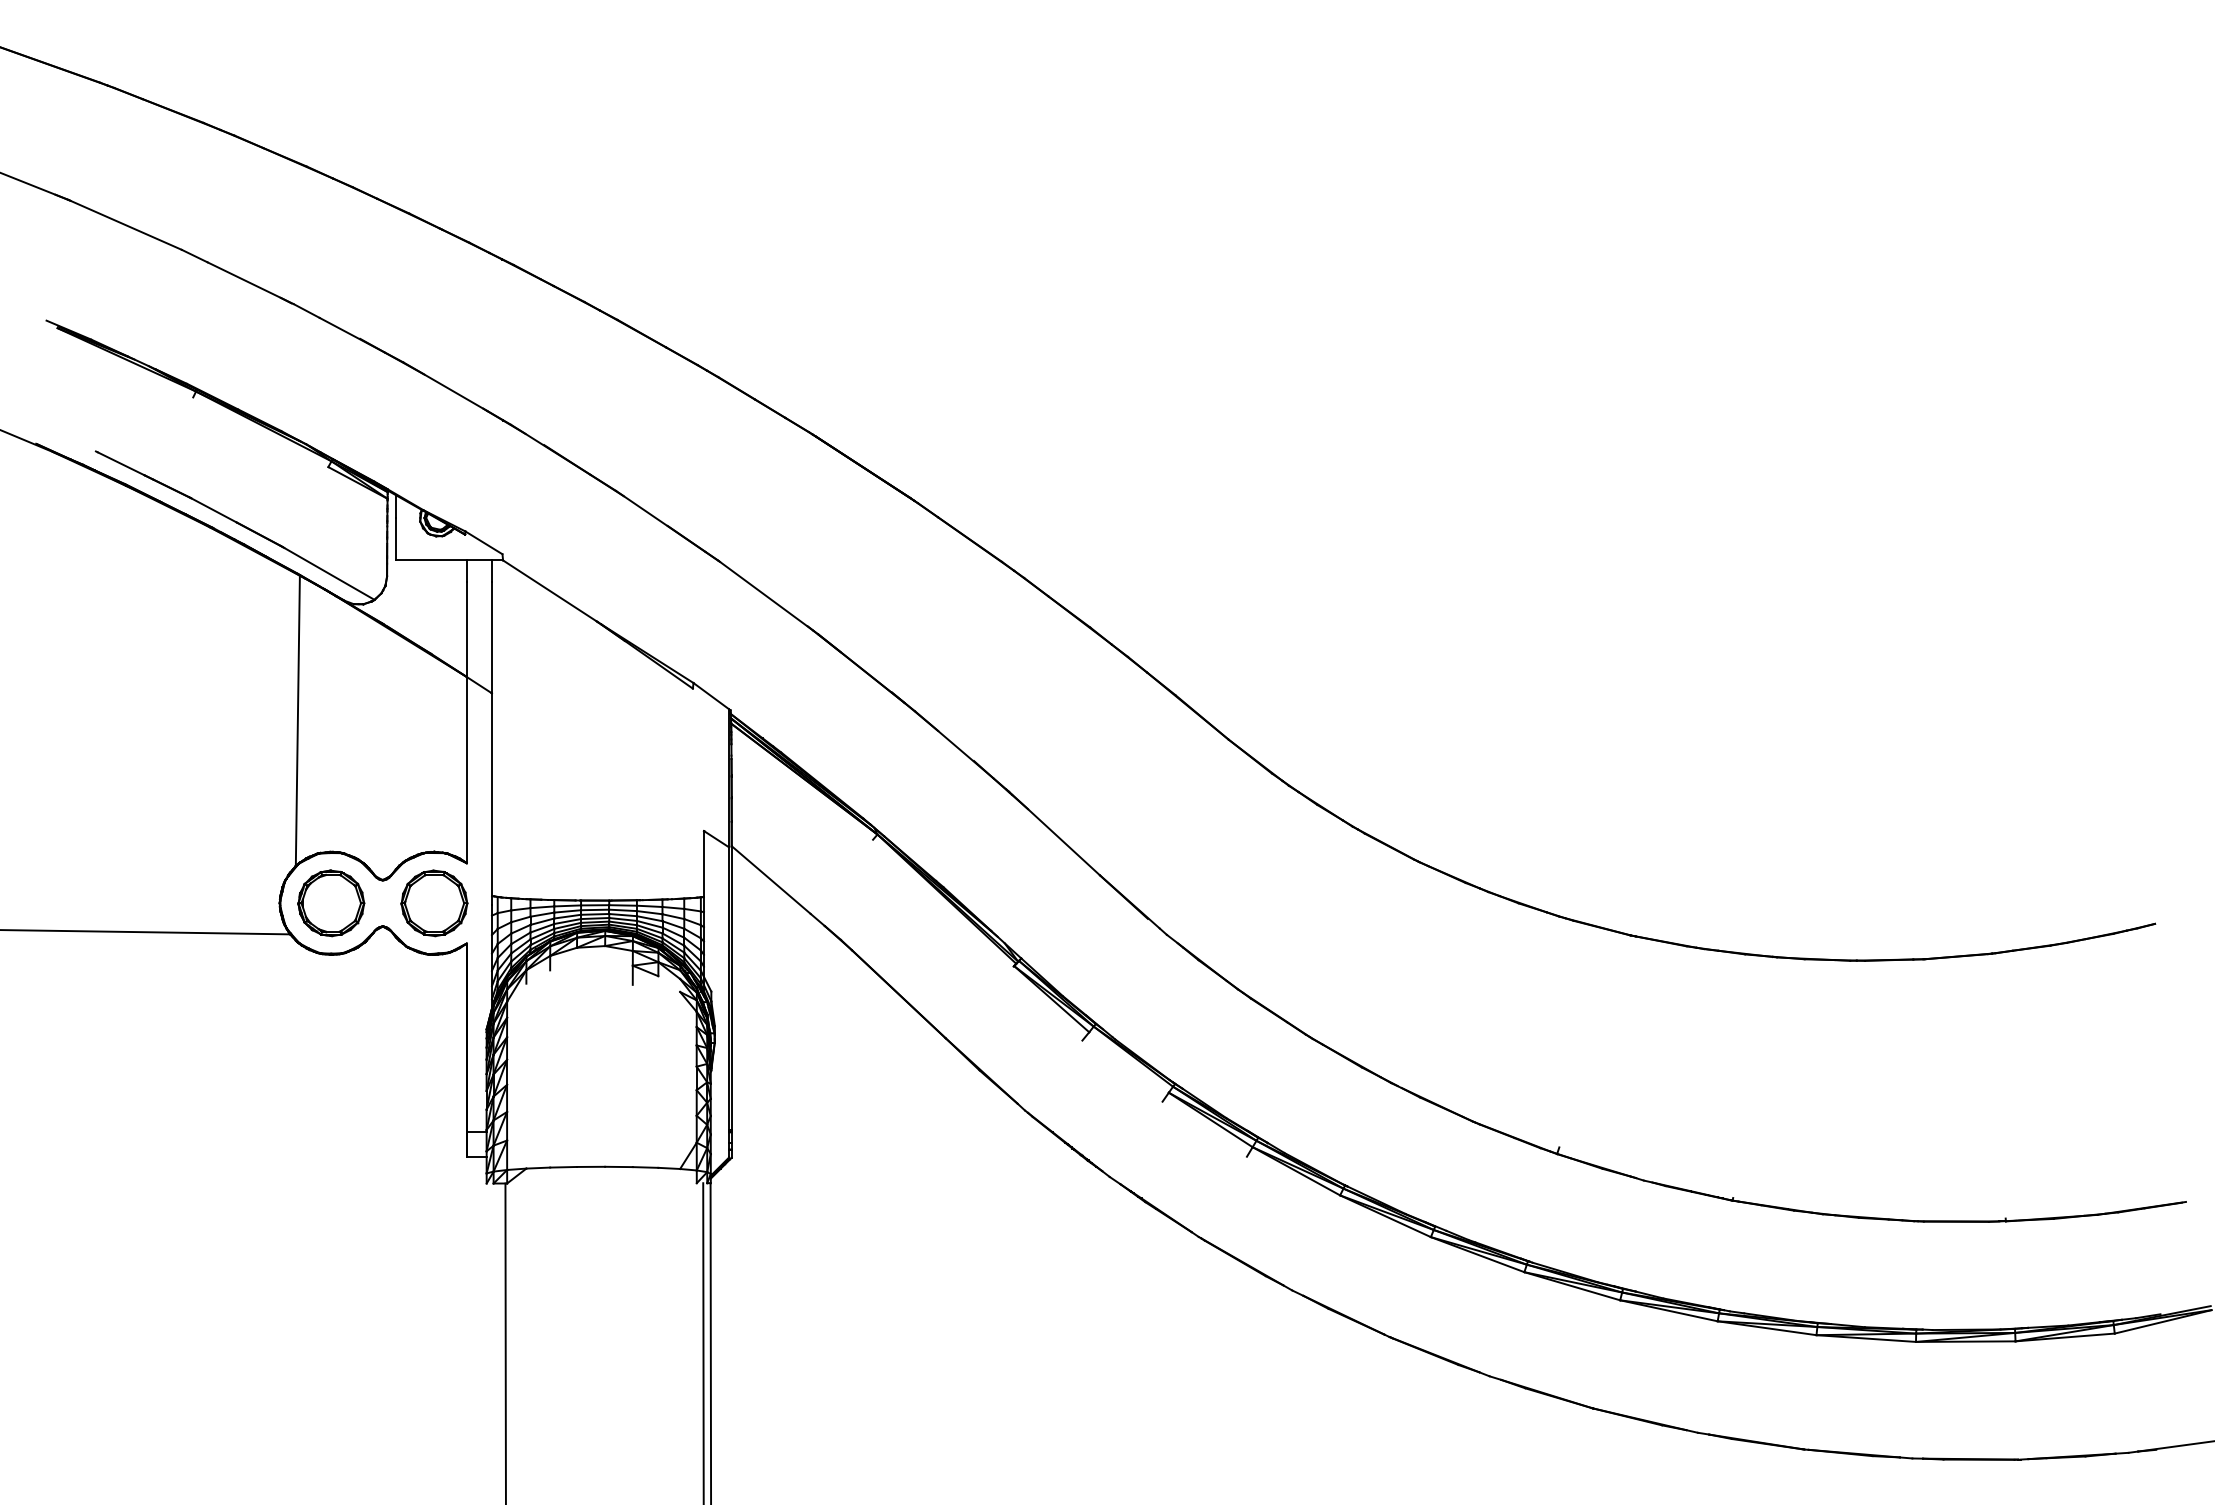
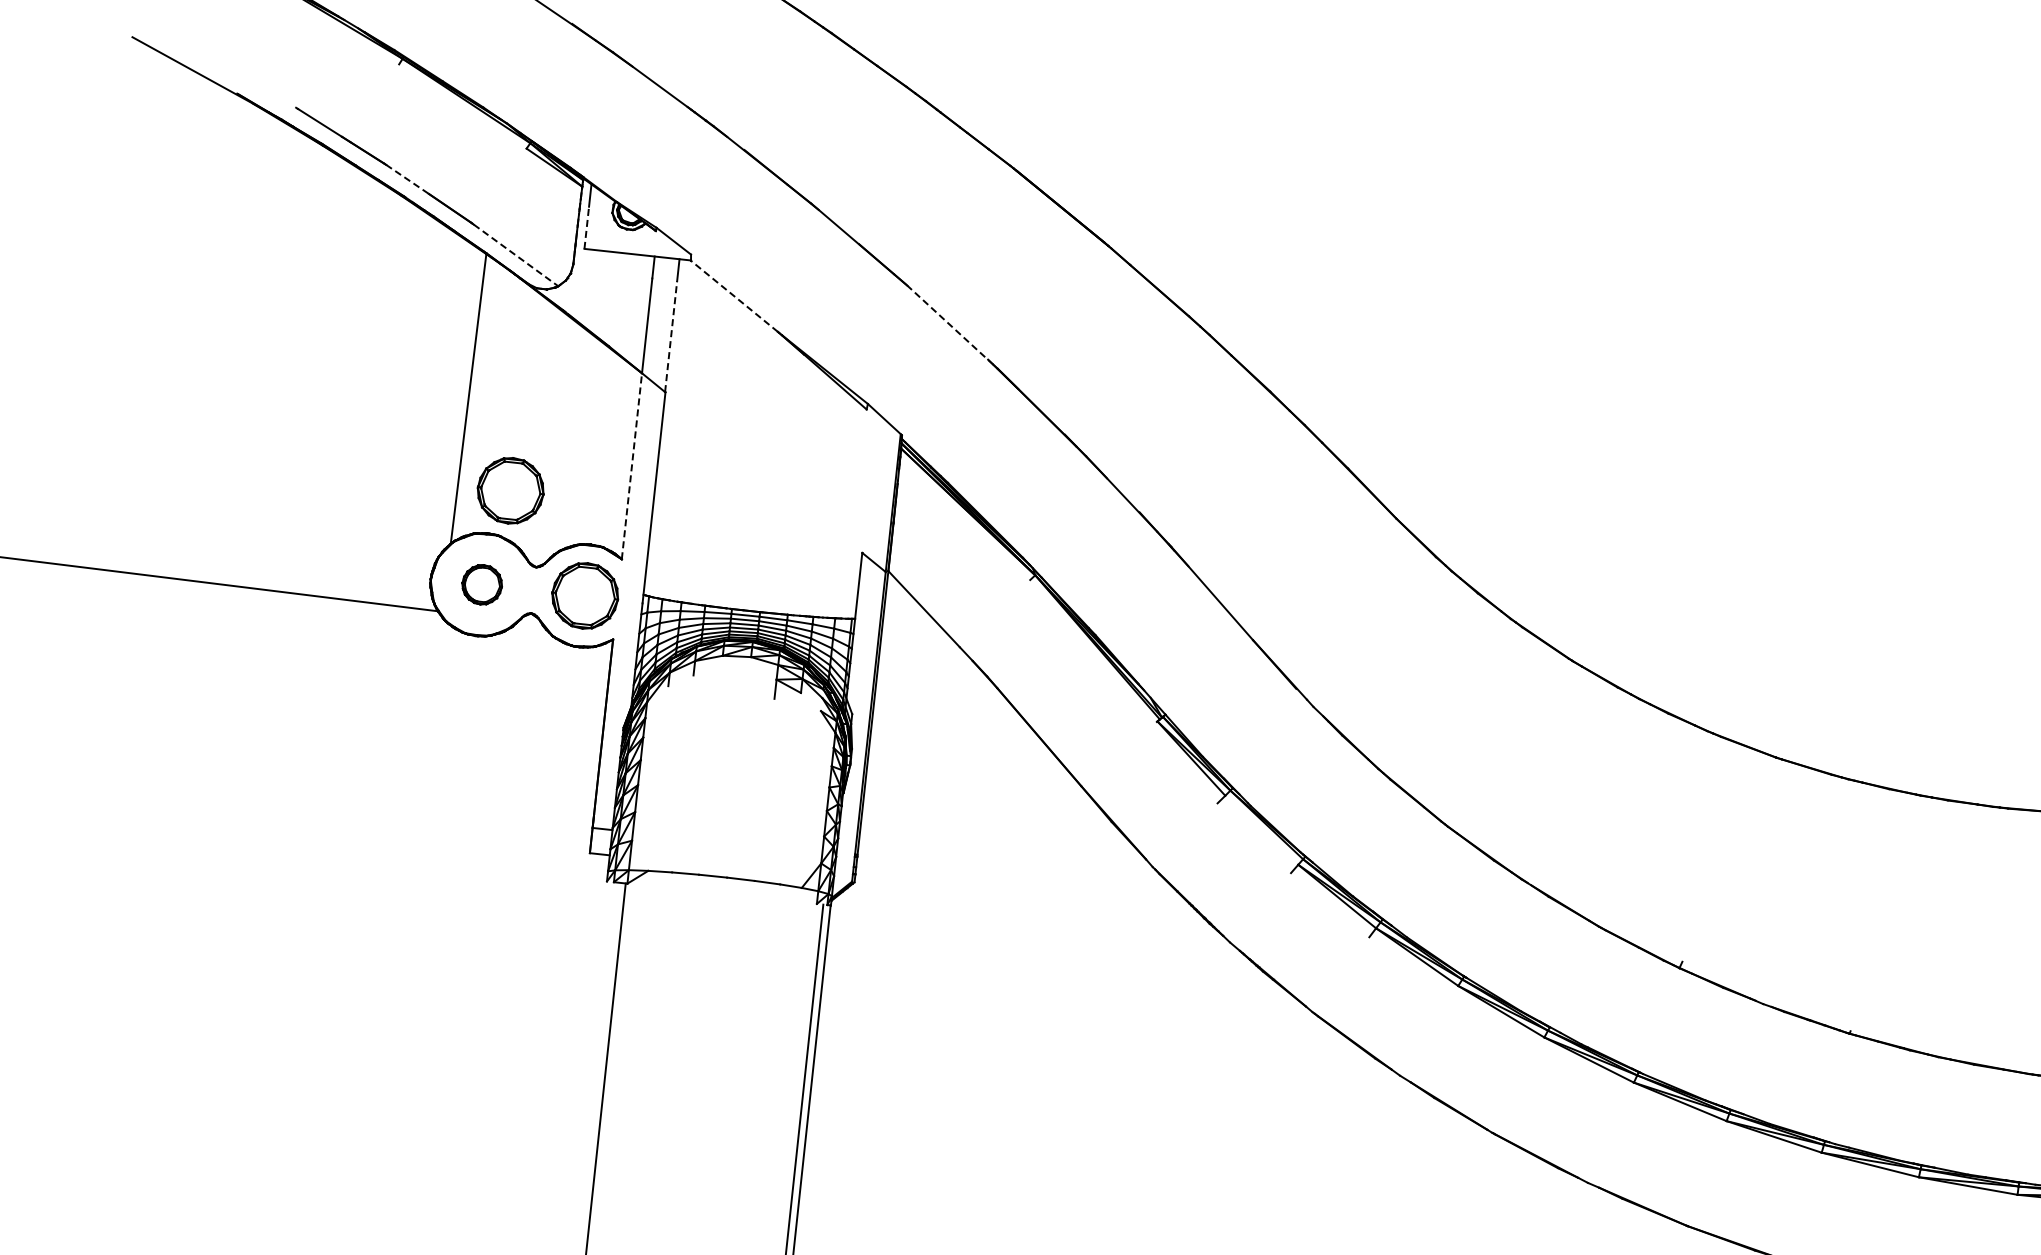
line: (213, 510) -> (407, 179), solid -> dashed
line: (396, 538) -> (586, 227), solid -> dashed
line: (329, 574) -> (516, 256), solid -> dashed
line: (549, 590) -> (734, 295), solid -> dashed
line: (765, 595) -> (949, 324), solid -> dashed
line: (491, 637) -> (671, 336), solid -> dashed
line: (466, 769) -> (631, 465), solid -> dashed
part: (349, 807) -> (510, 490), added
part: (331, 903) -> (482, 584), size x0.6

